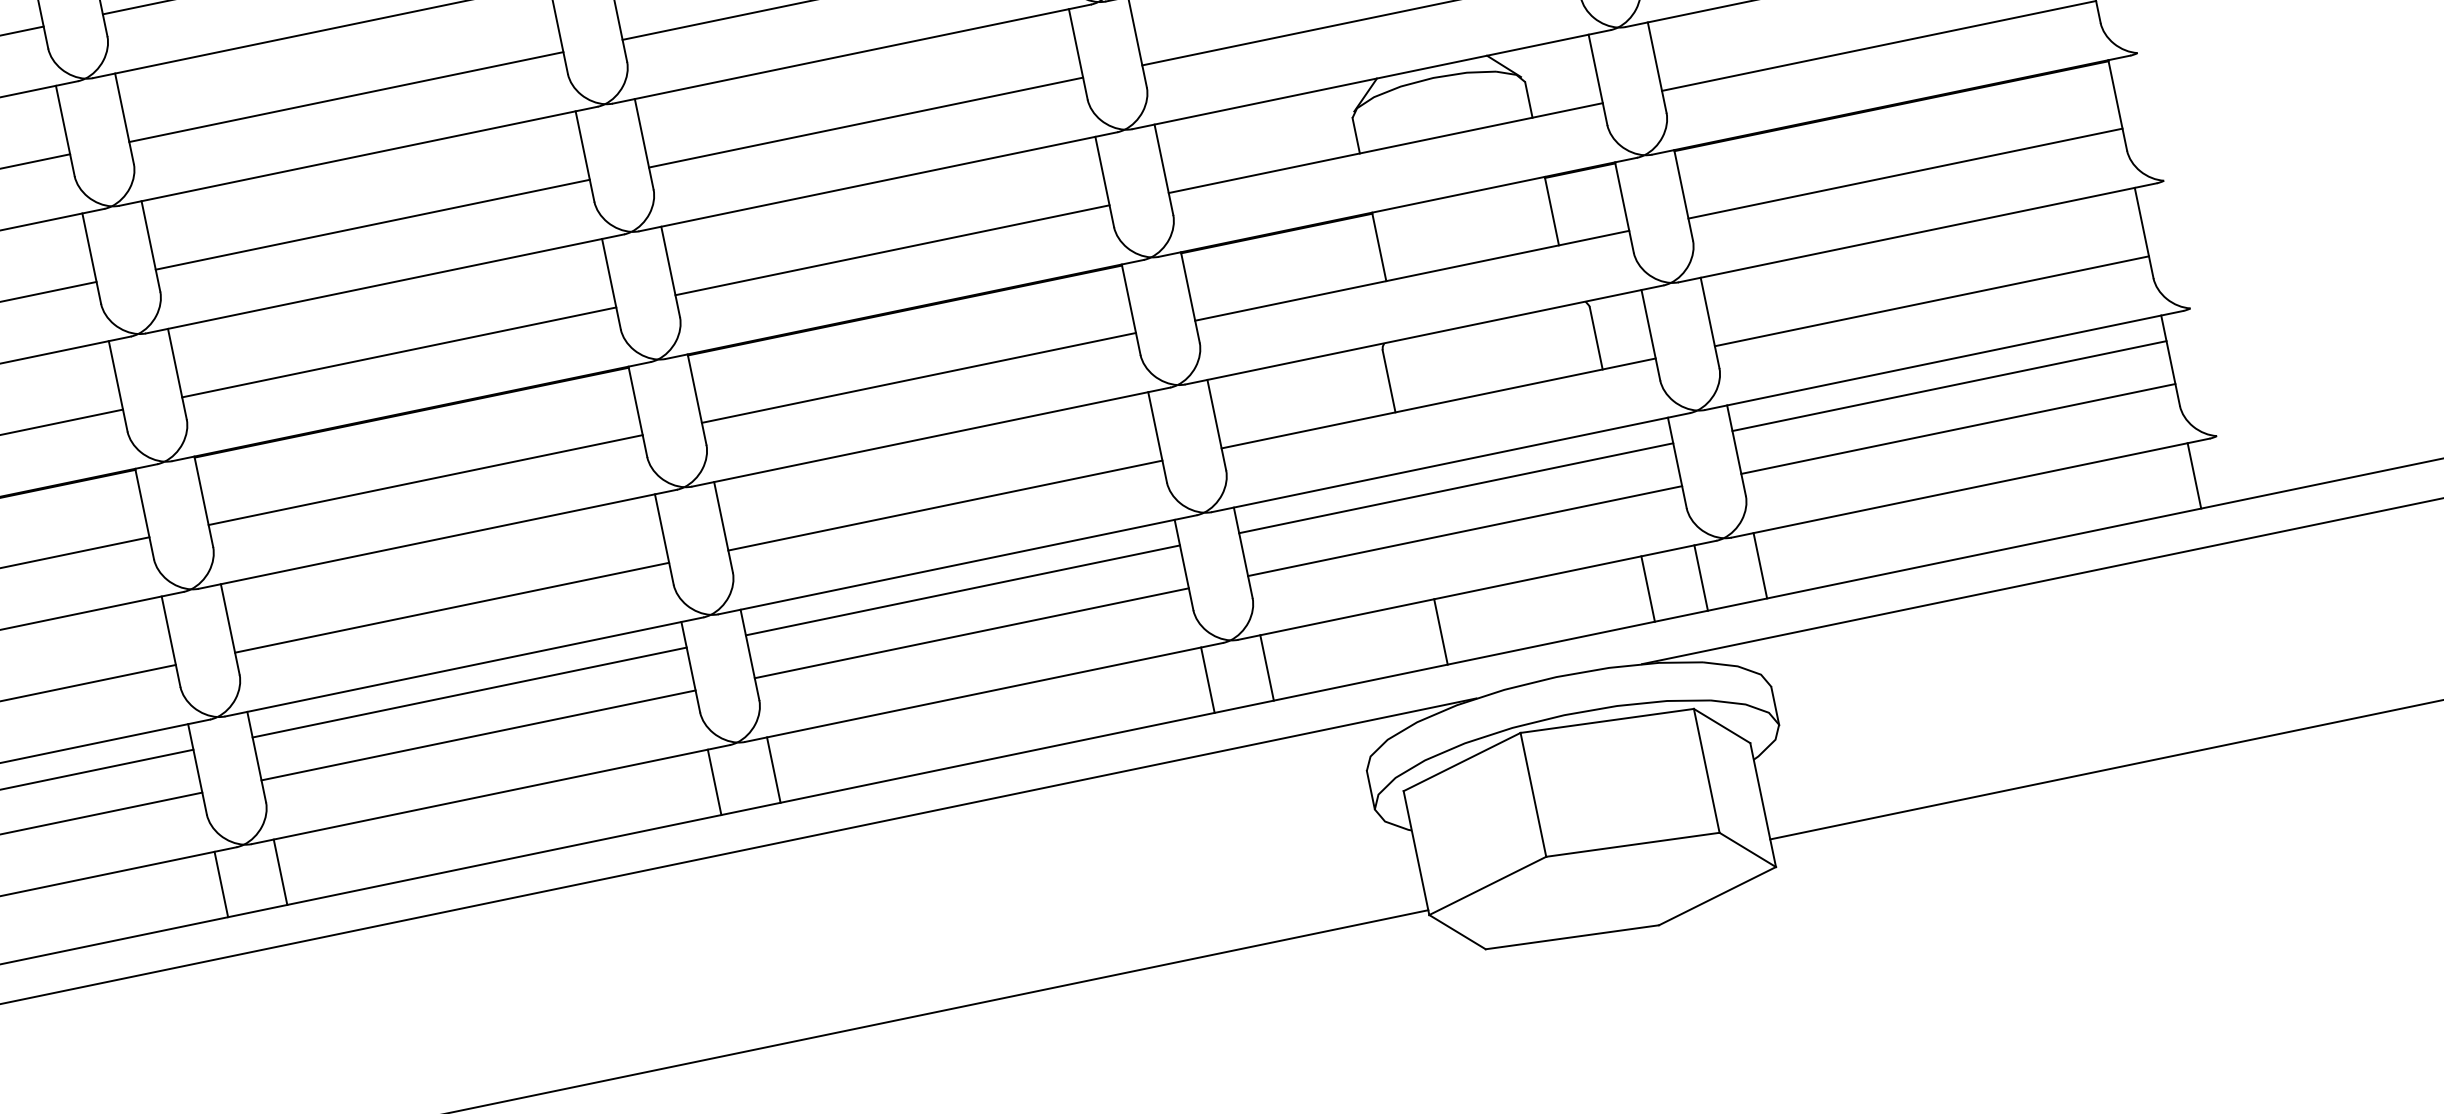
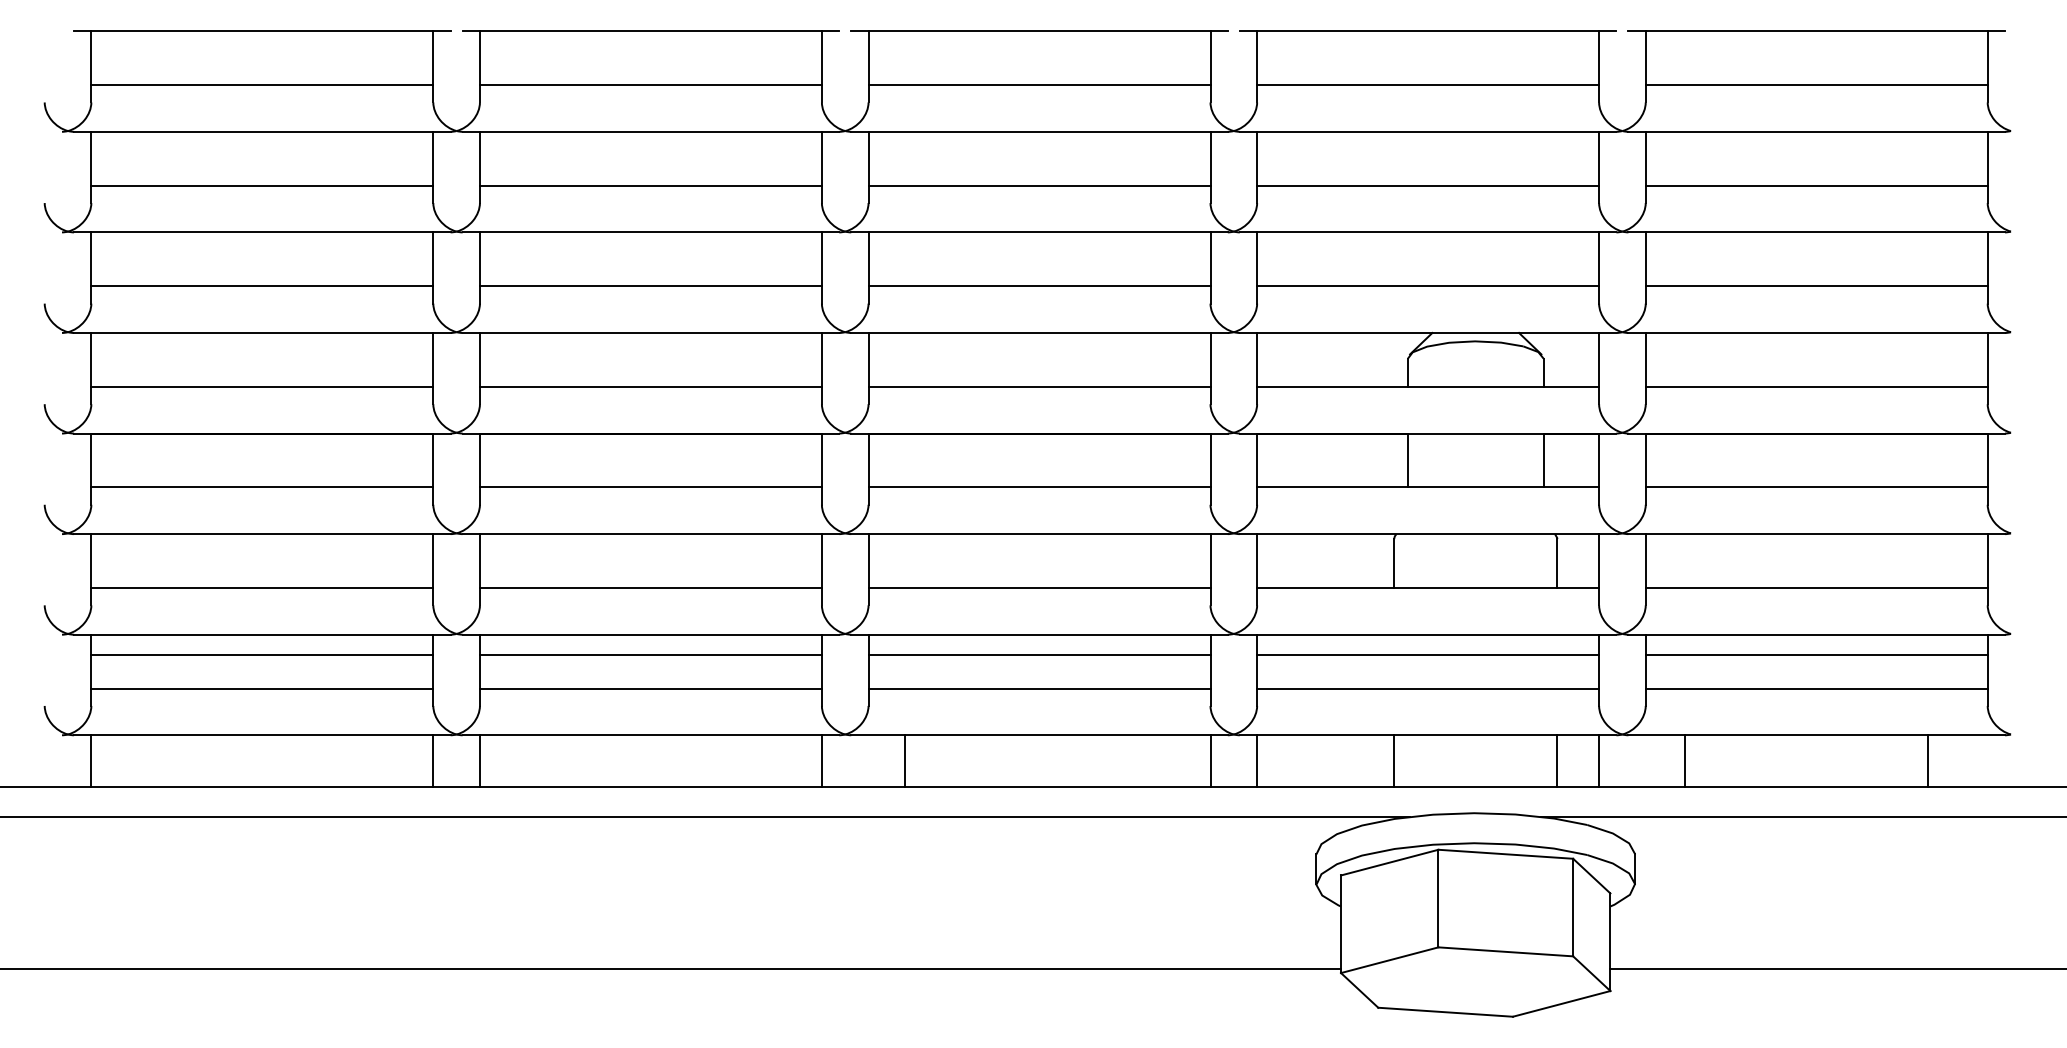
line: (2194, 475) -> (1927, 760), moved
line: (1759, 565) -> (1684, 760), moved
line: (773, 769) -> (904, 760), moved

